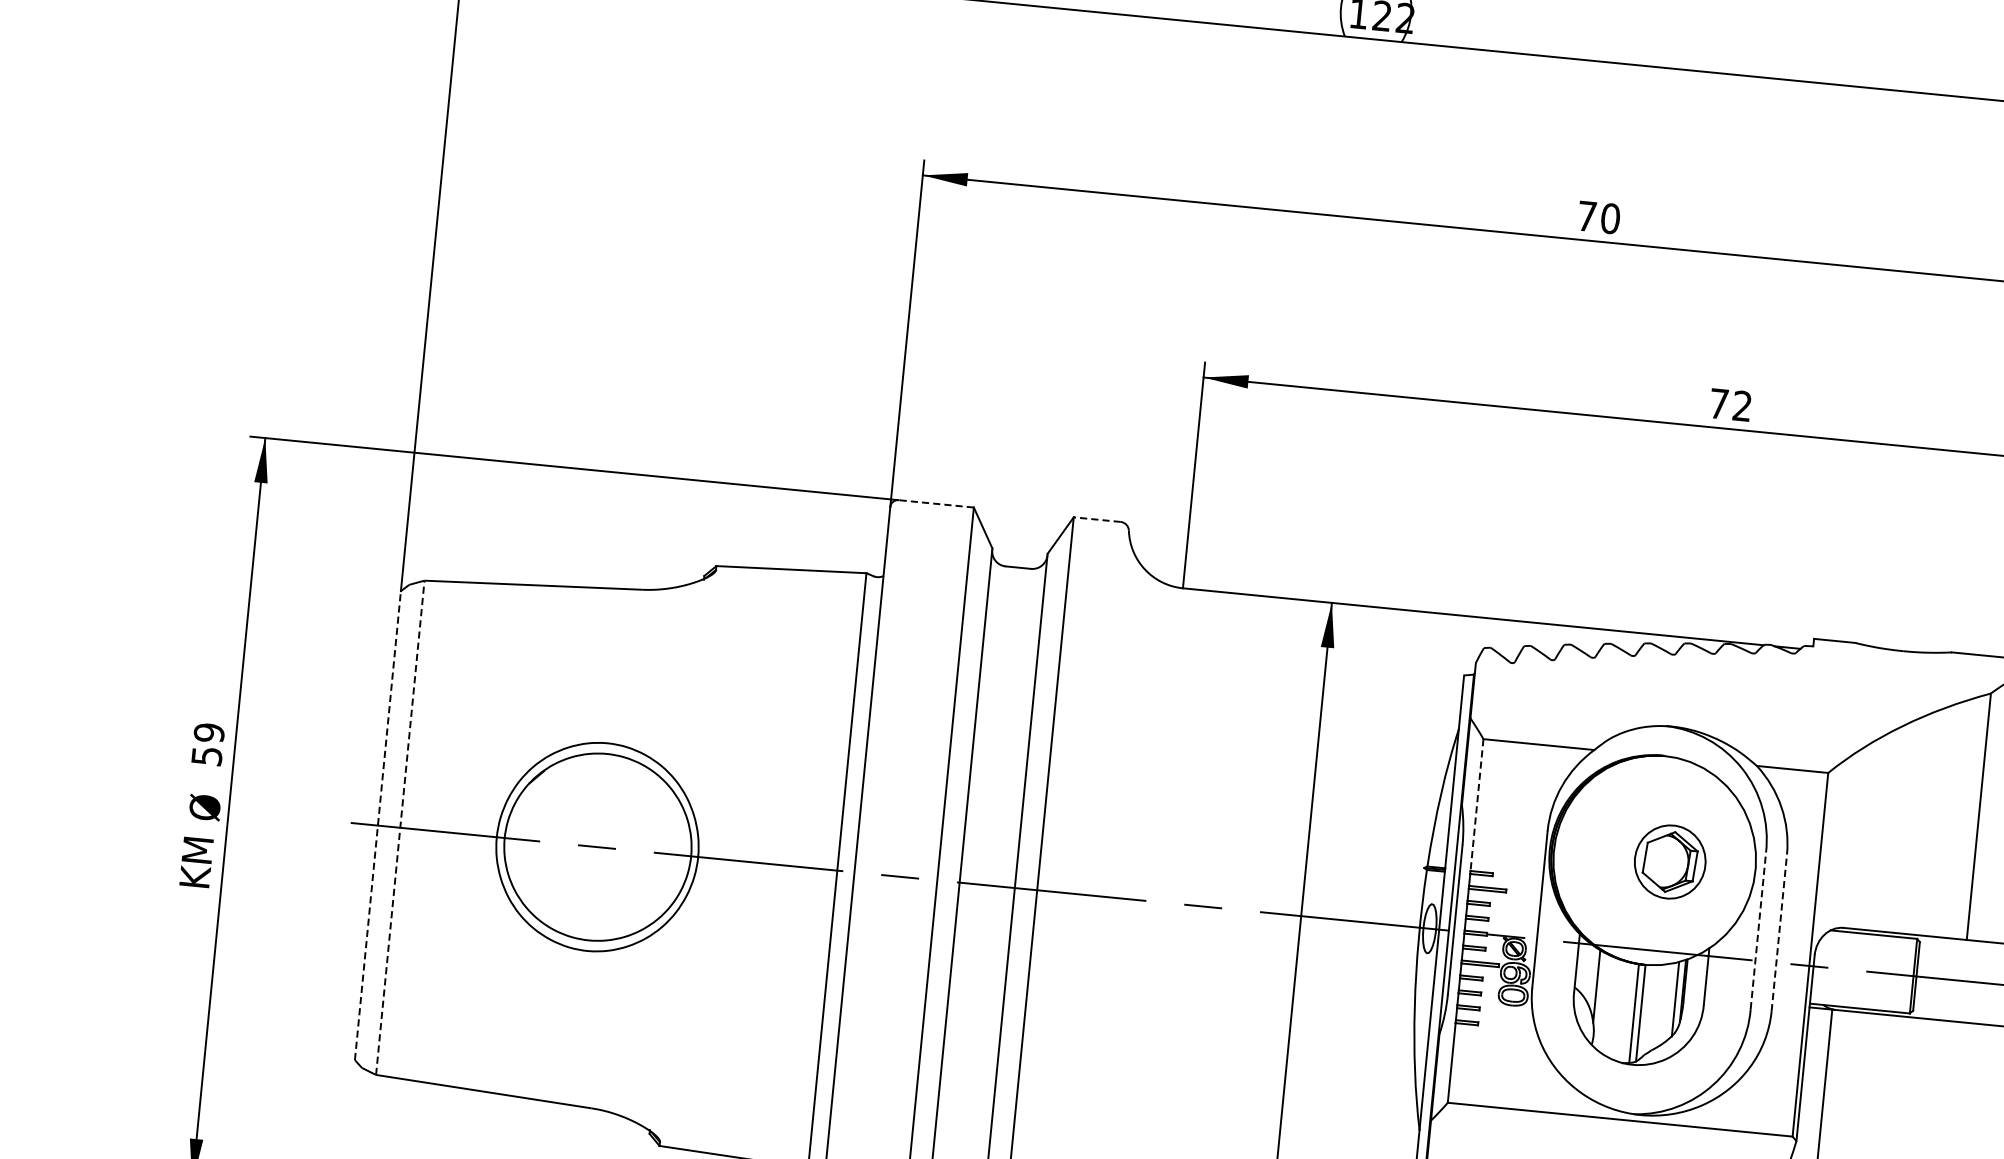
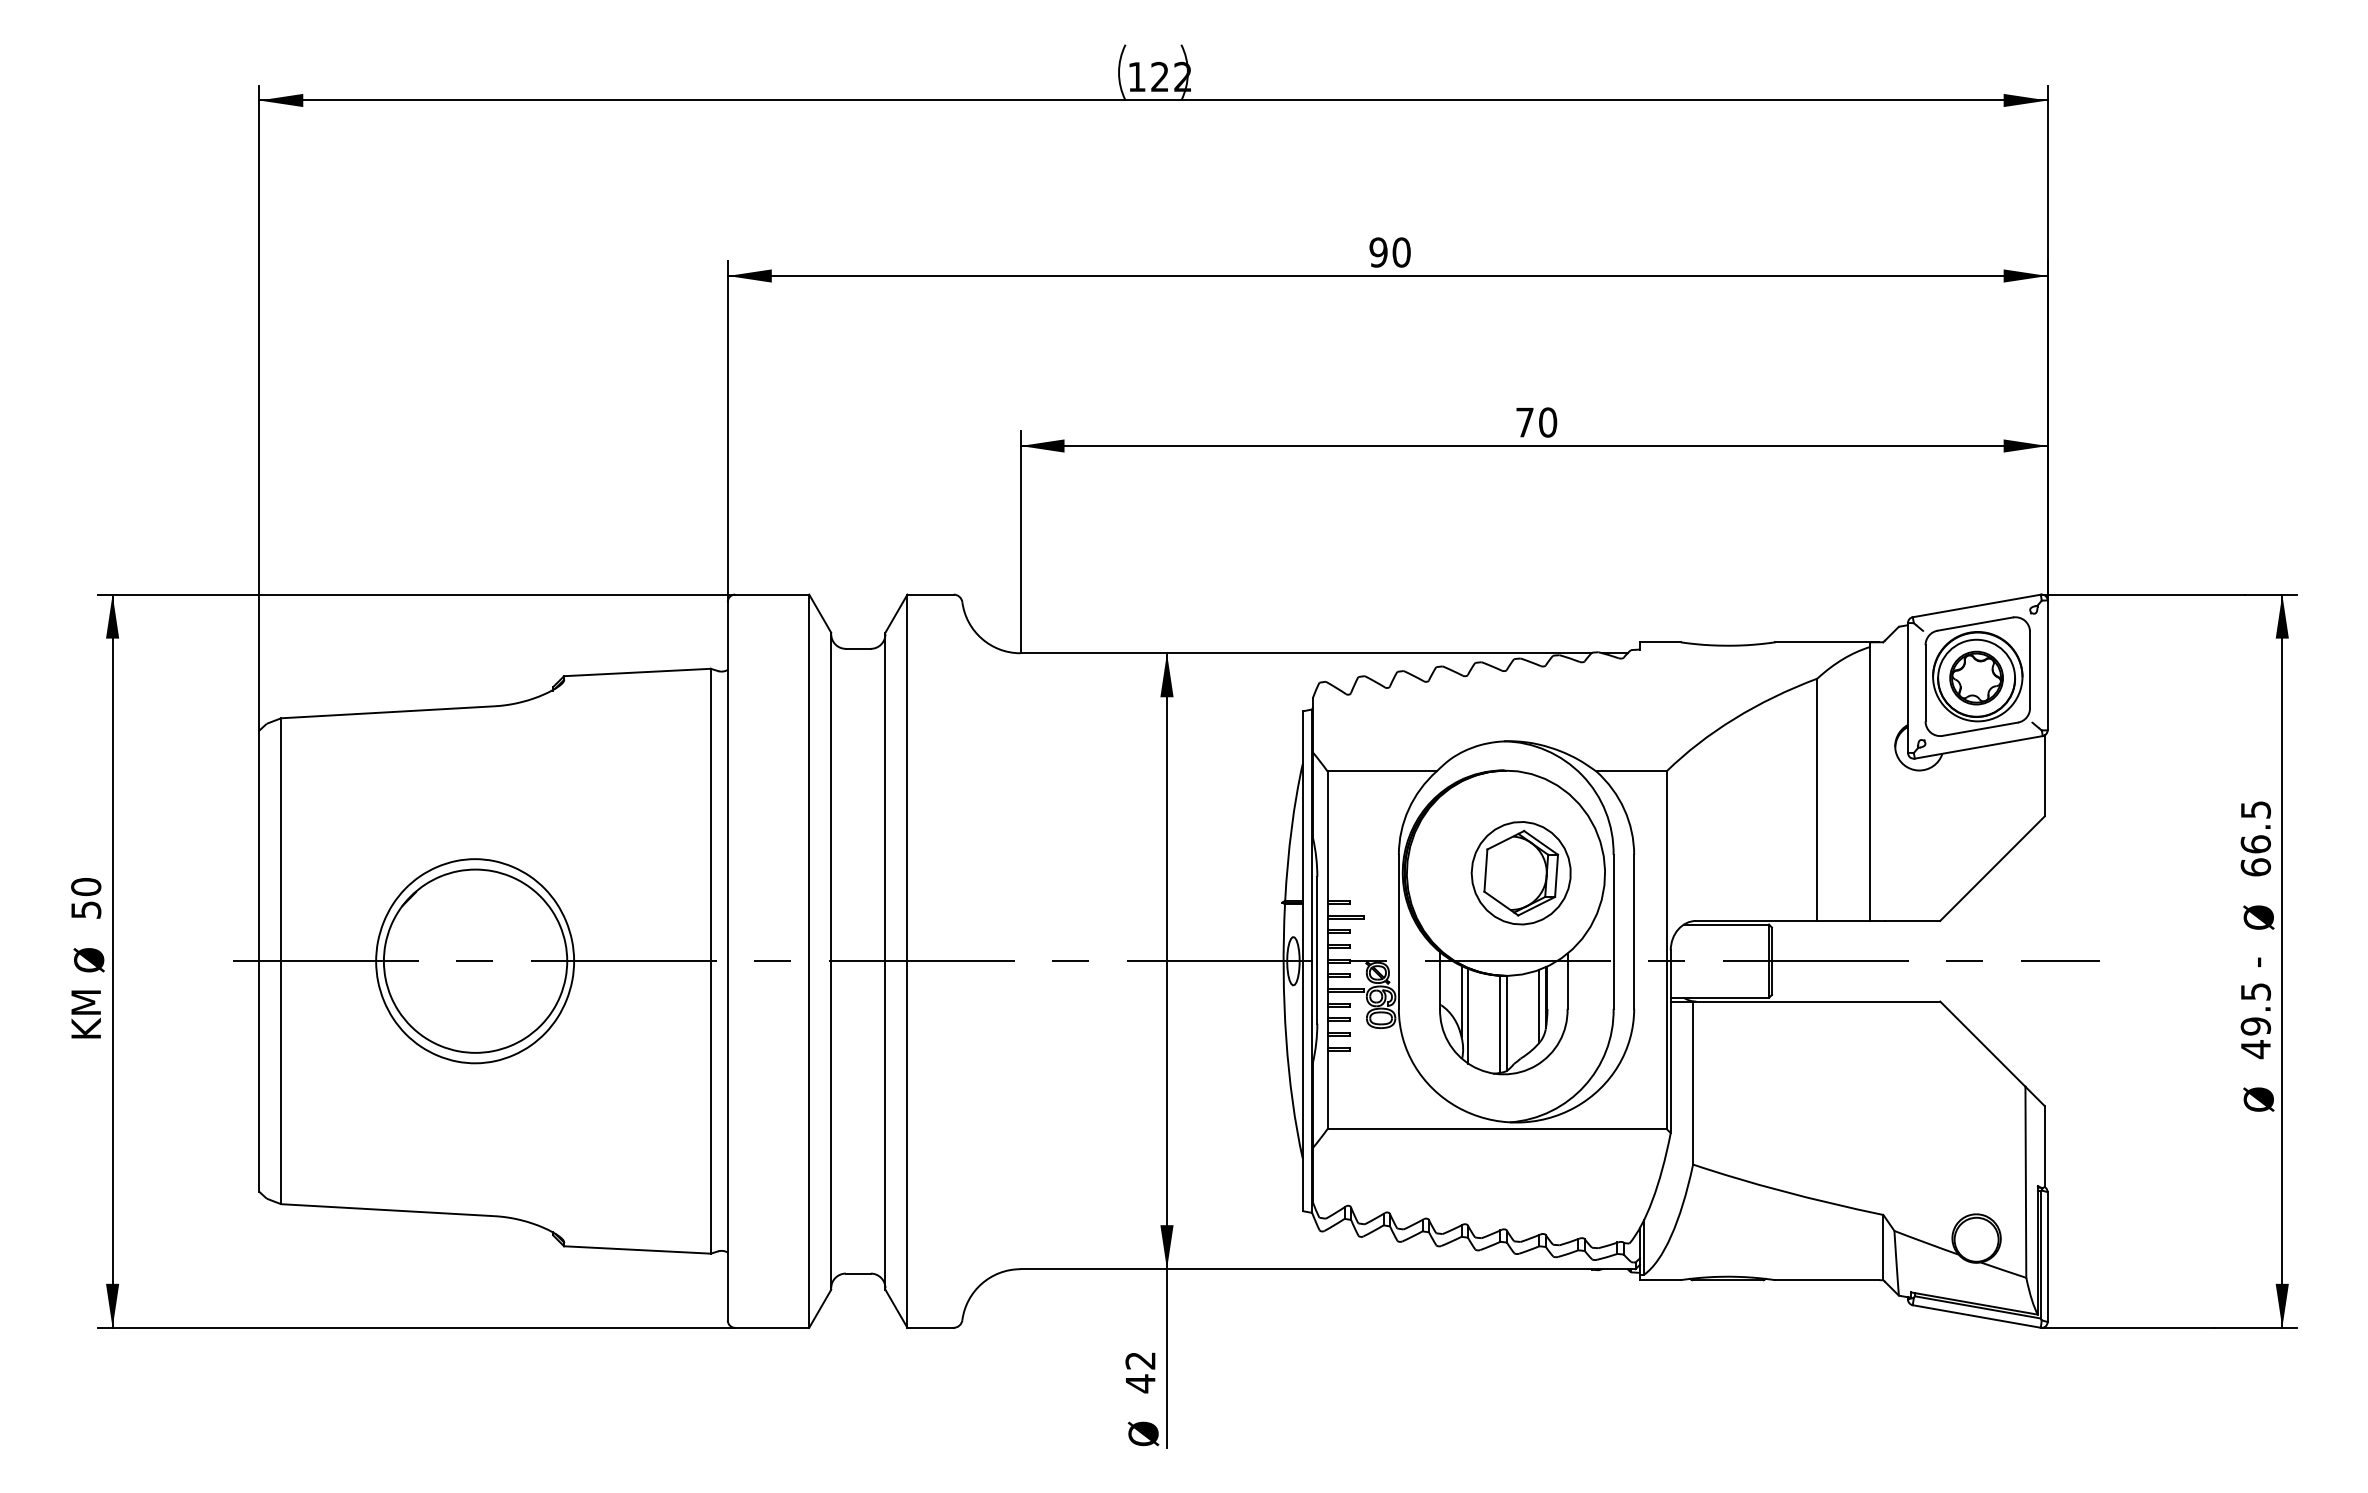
text: (1587, 216) -> (1378, 252), 70 -> 90
text: (1742, 406) -> (1548, 422), 72 -> 70
line: (935, 503) -> (771, 594), dashed -> solid
line: (1097, 519) -> (930, 594), dashed -> solid
text: (209, 733) -> (86, 887), 59 -> 50
line: (1476, 805) -> (1327, 836), dashed -> solid
line: (378, 824) -> (259, 960), dashed -> solid
line: (400, 828) -> (281, 961), dashed -> solid
part: (1669, 862) -> (1520, 873), size x1.43
line: (1758, 930) -> (1613, 931), dashed -> solid
line: (1779, 932) -> (1634, 931), dashed -> solid
line: (1602, 1002) -> (1468, 1016), added

